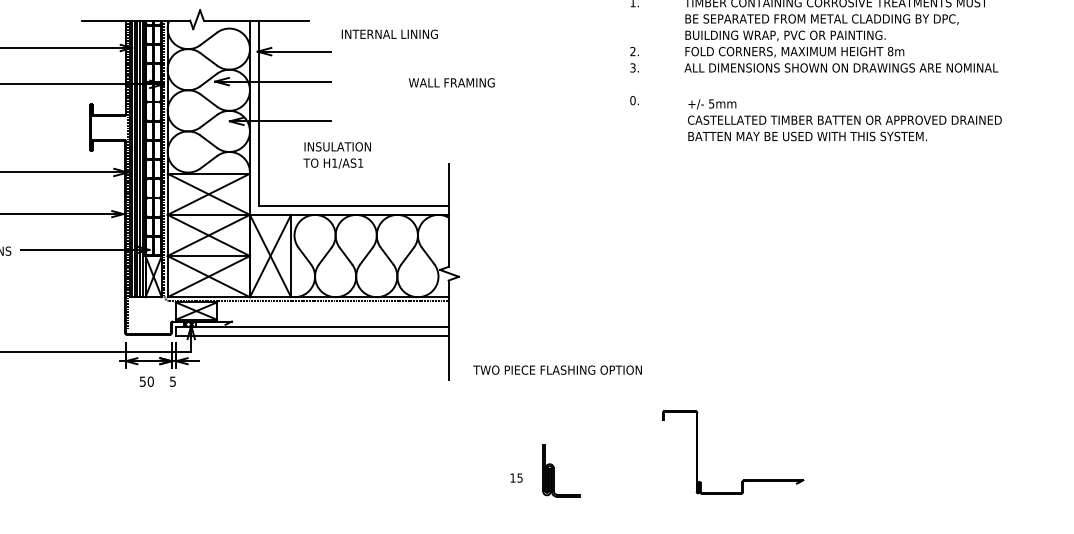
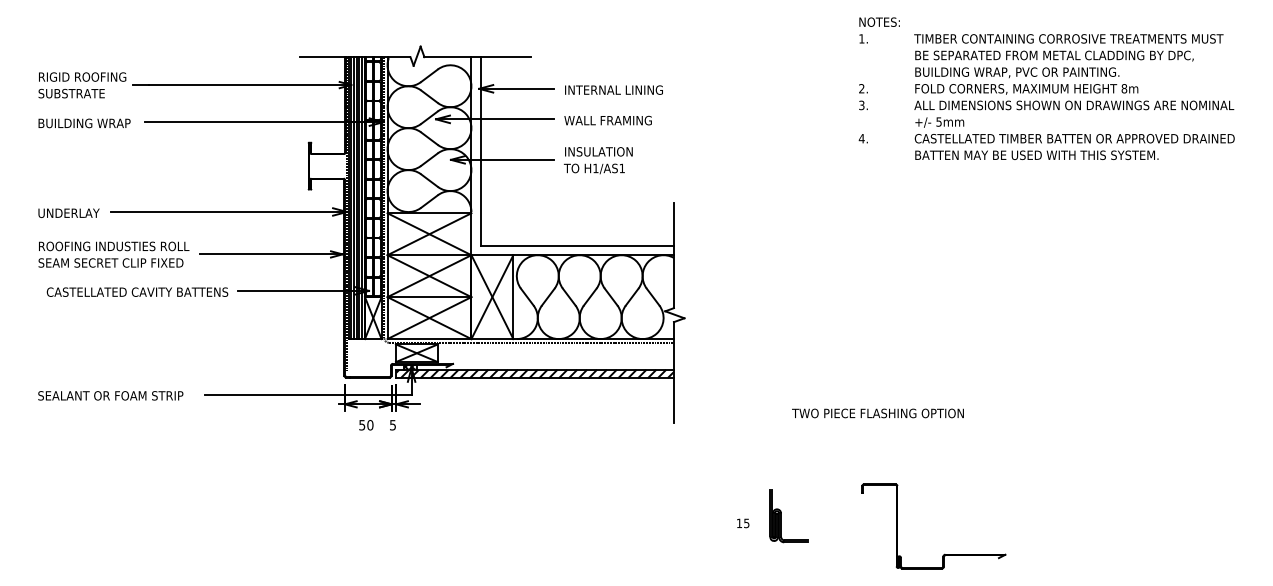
text: (389, 33) -> (613, 89), moved
text: (451, 82) -> (607, 120), moved
text: (632, 100) -> (861, 138), 0. -> 4.
text: (844, 120) -> (1074, 138), moved
text: (337, 155) -> (598, 160), moved
hatch: (311, 330) -> (534, 373), added
text: (557, 370) -> (877, 413), moved
part: (743, 479) -> (944, 553), moved

